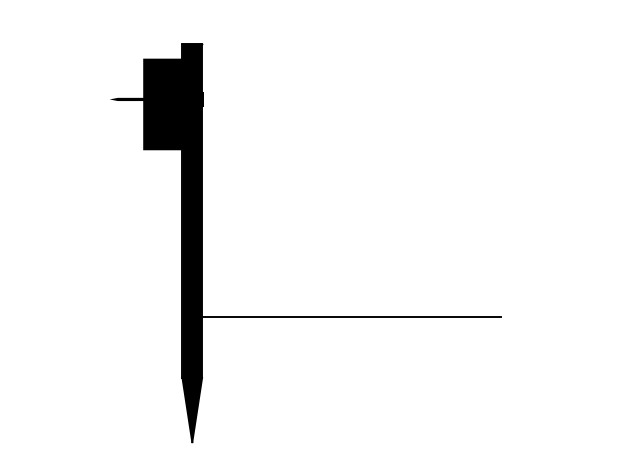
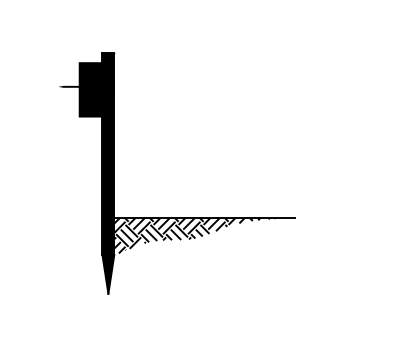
hatch: (351, 345) -> (204, 235), added

